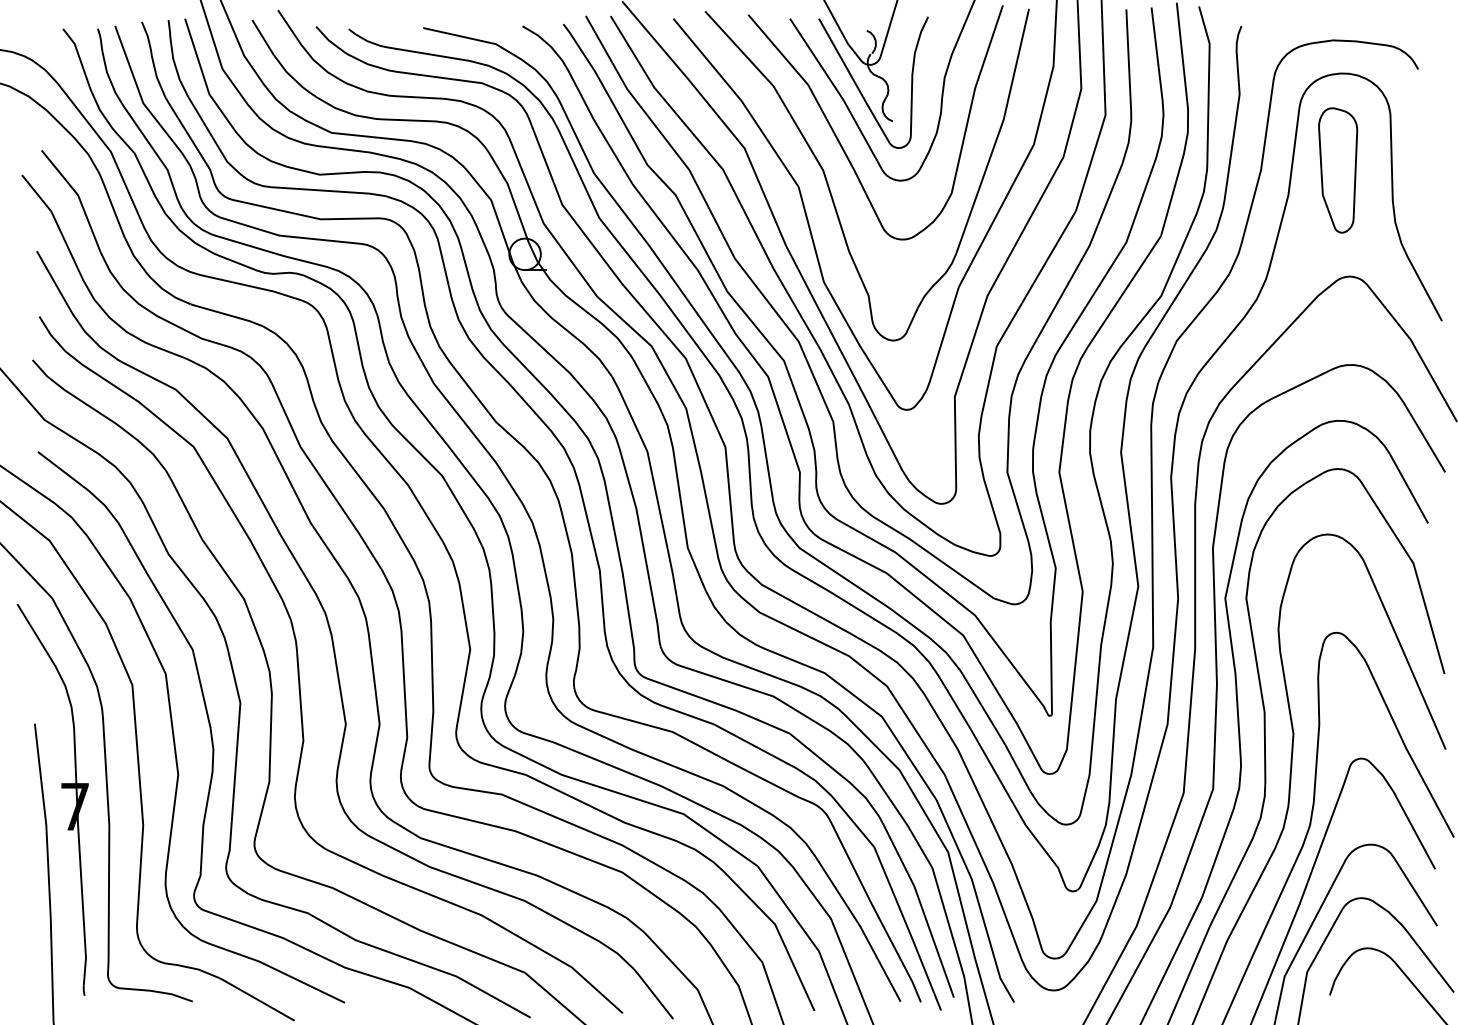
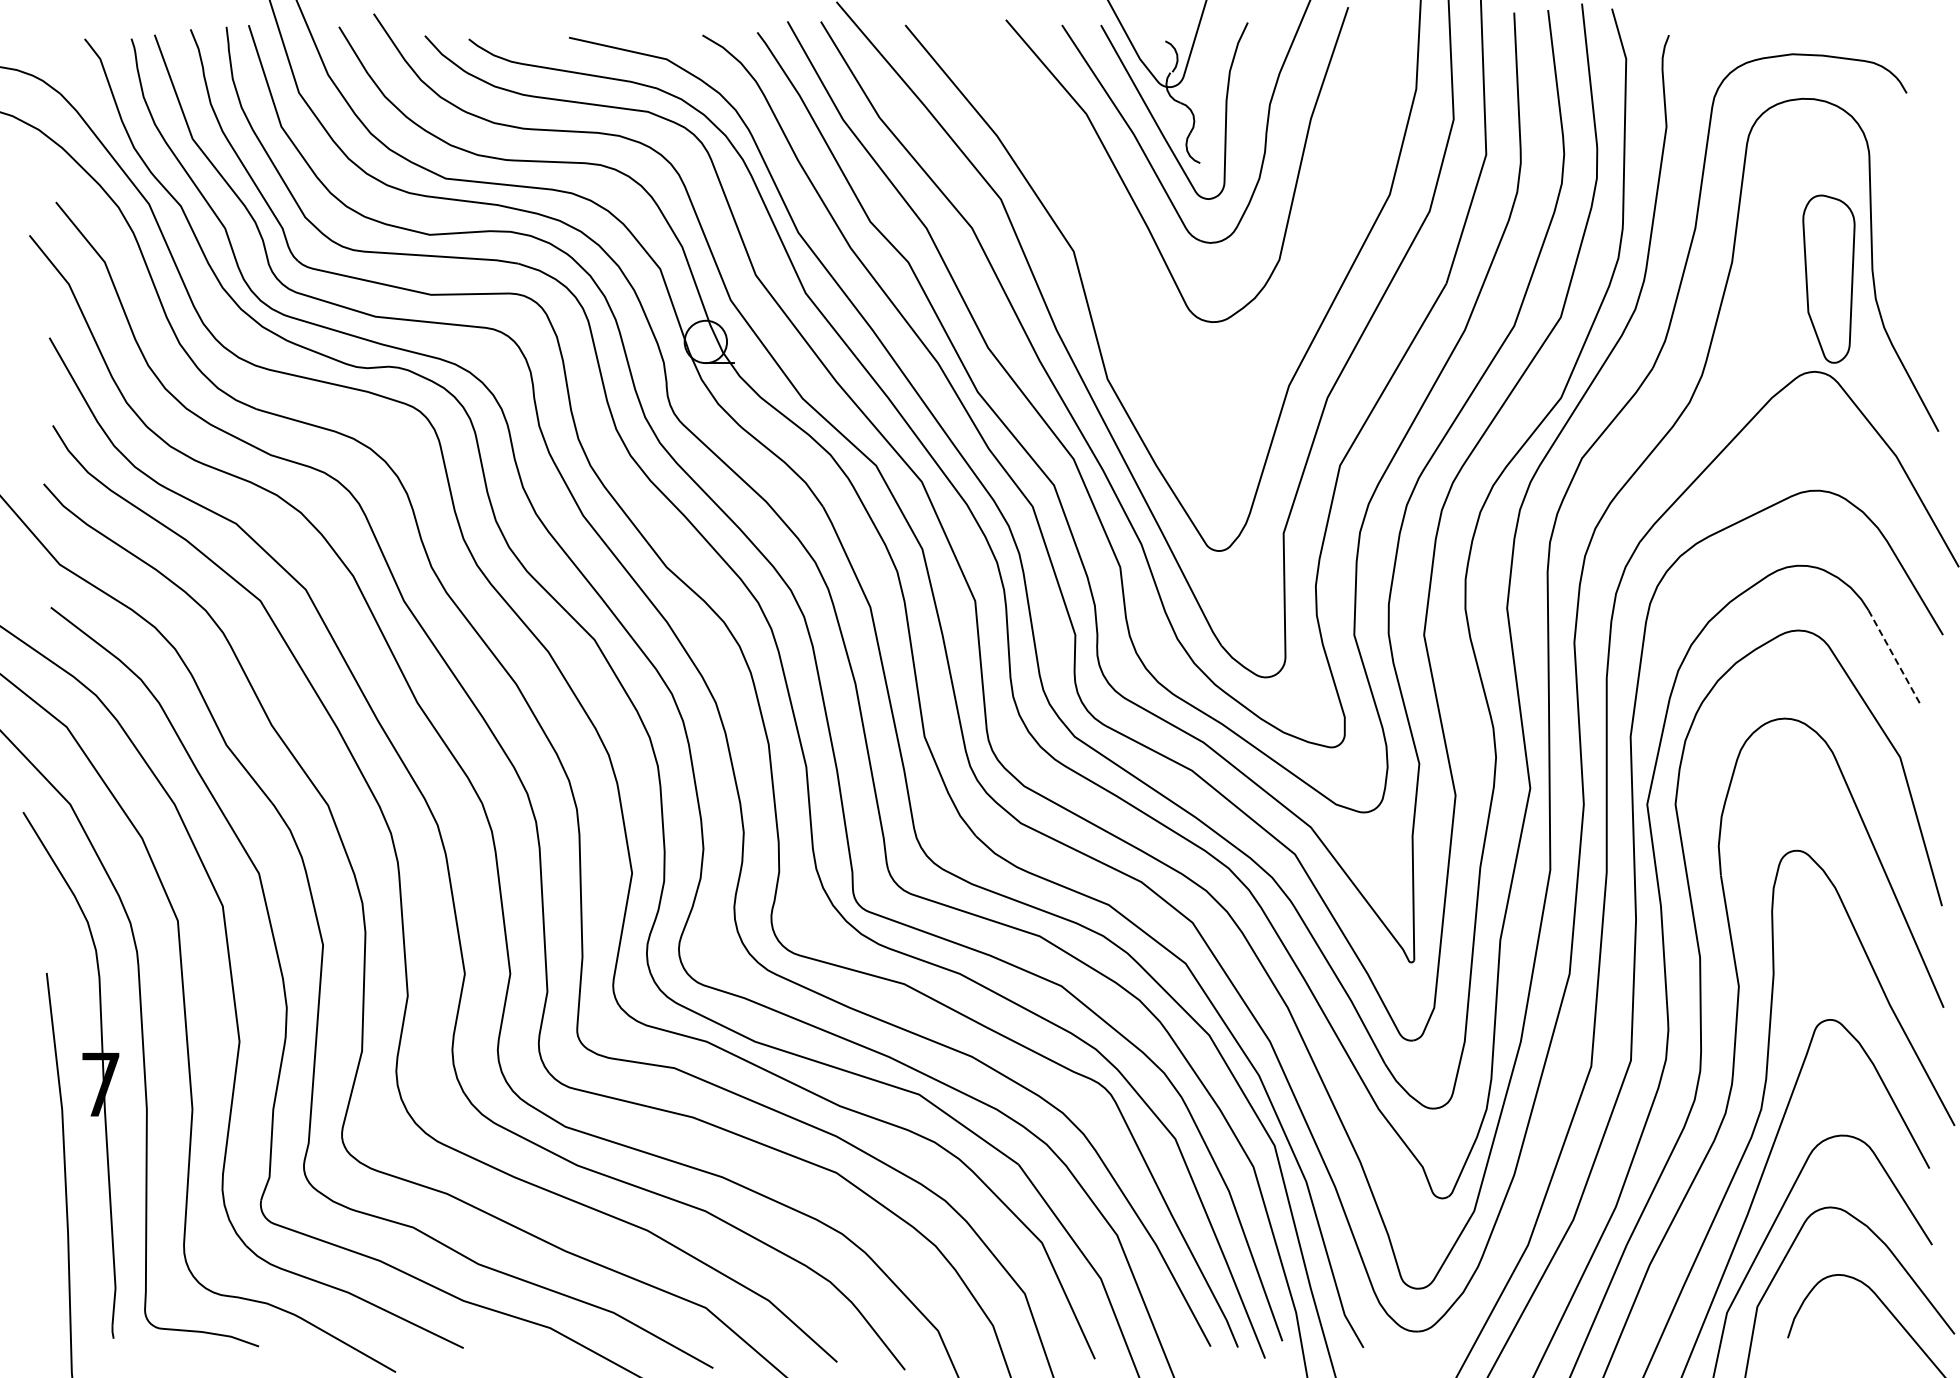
part: (1337, 169) -> (1828, 278), moved
part: (829, 187) -> (1115, 252), removed
line: (1409, 489) -> (1894, 657), solid -> dashed

